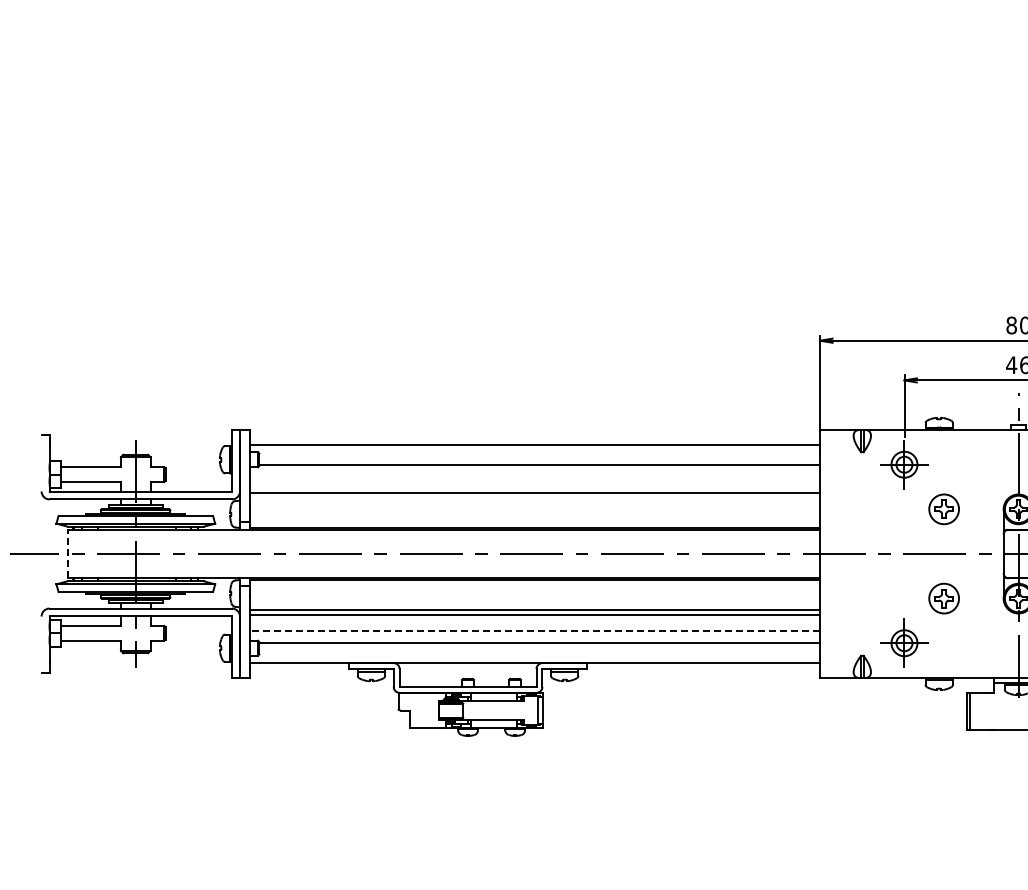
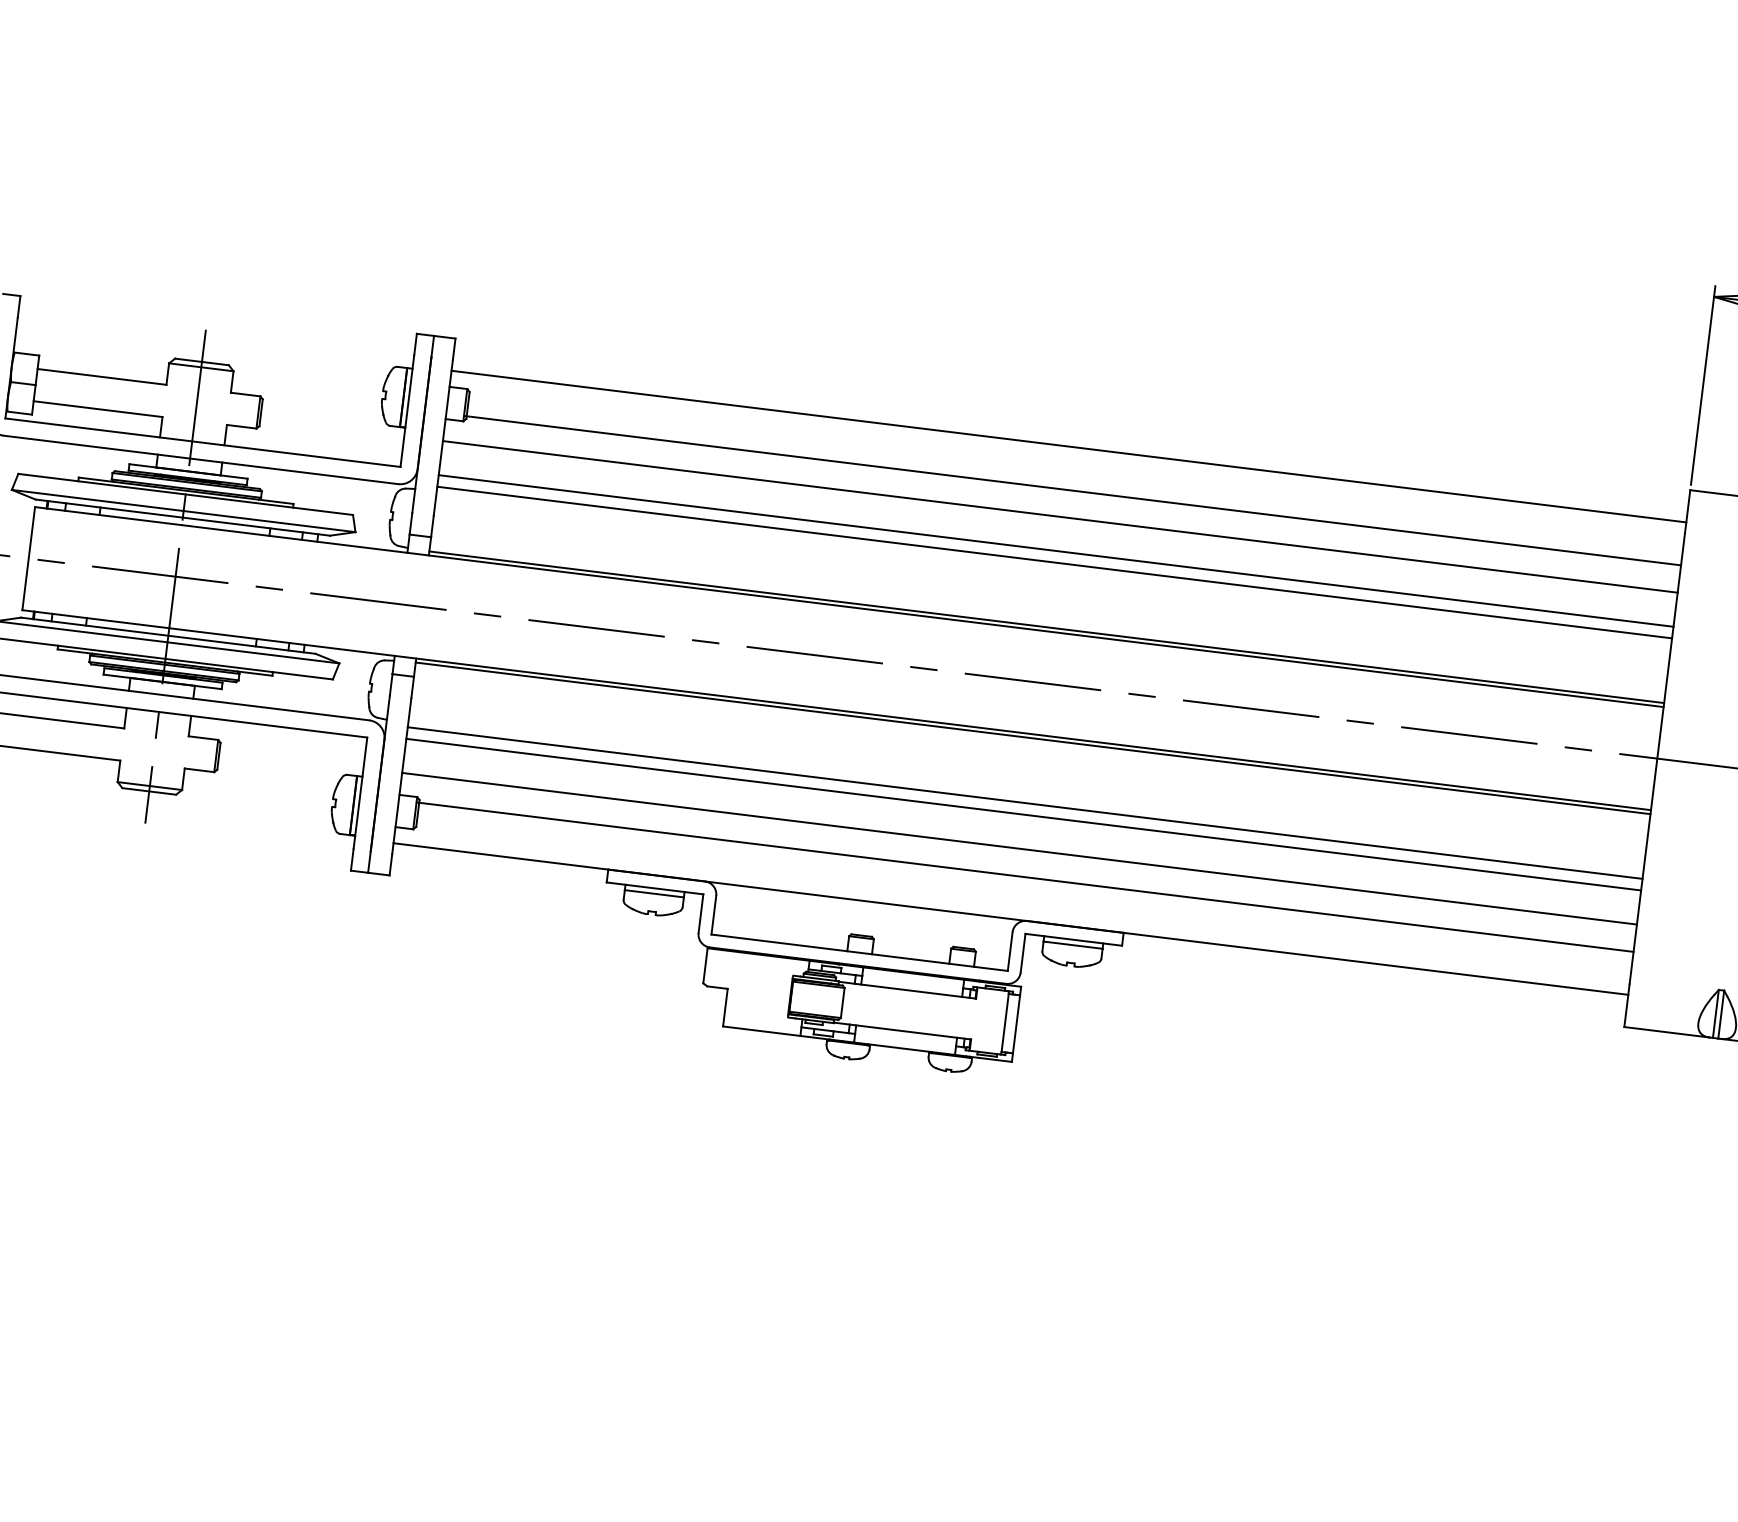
line: (534, 477) -> (1059, 517), added
line: (534, 498) -> (1053, 562), added
line: (67, 553) -> (27, 557), dashed -> solid
line: (534, 630) -> (1018, 848), dashed -> solid

